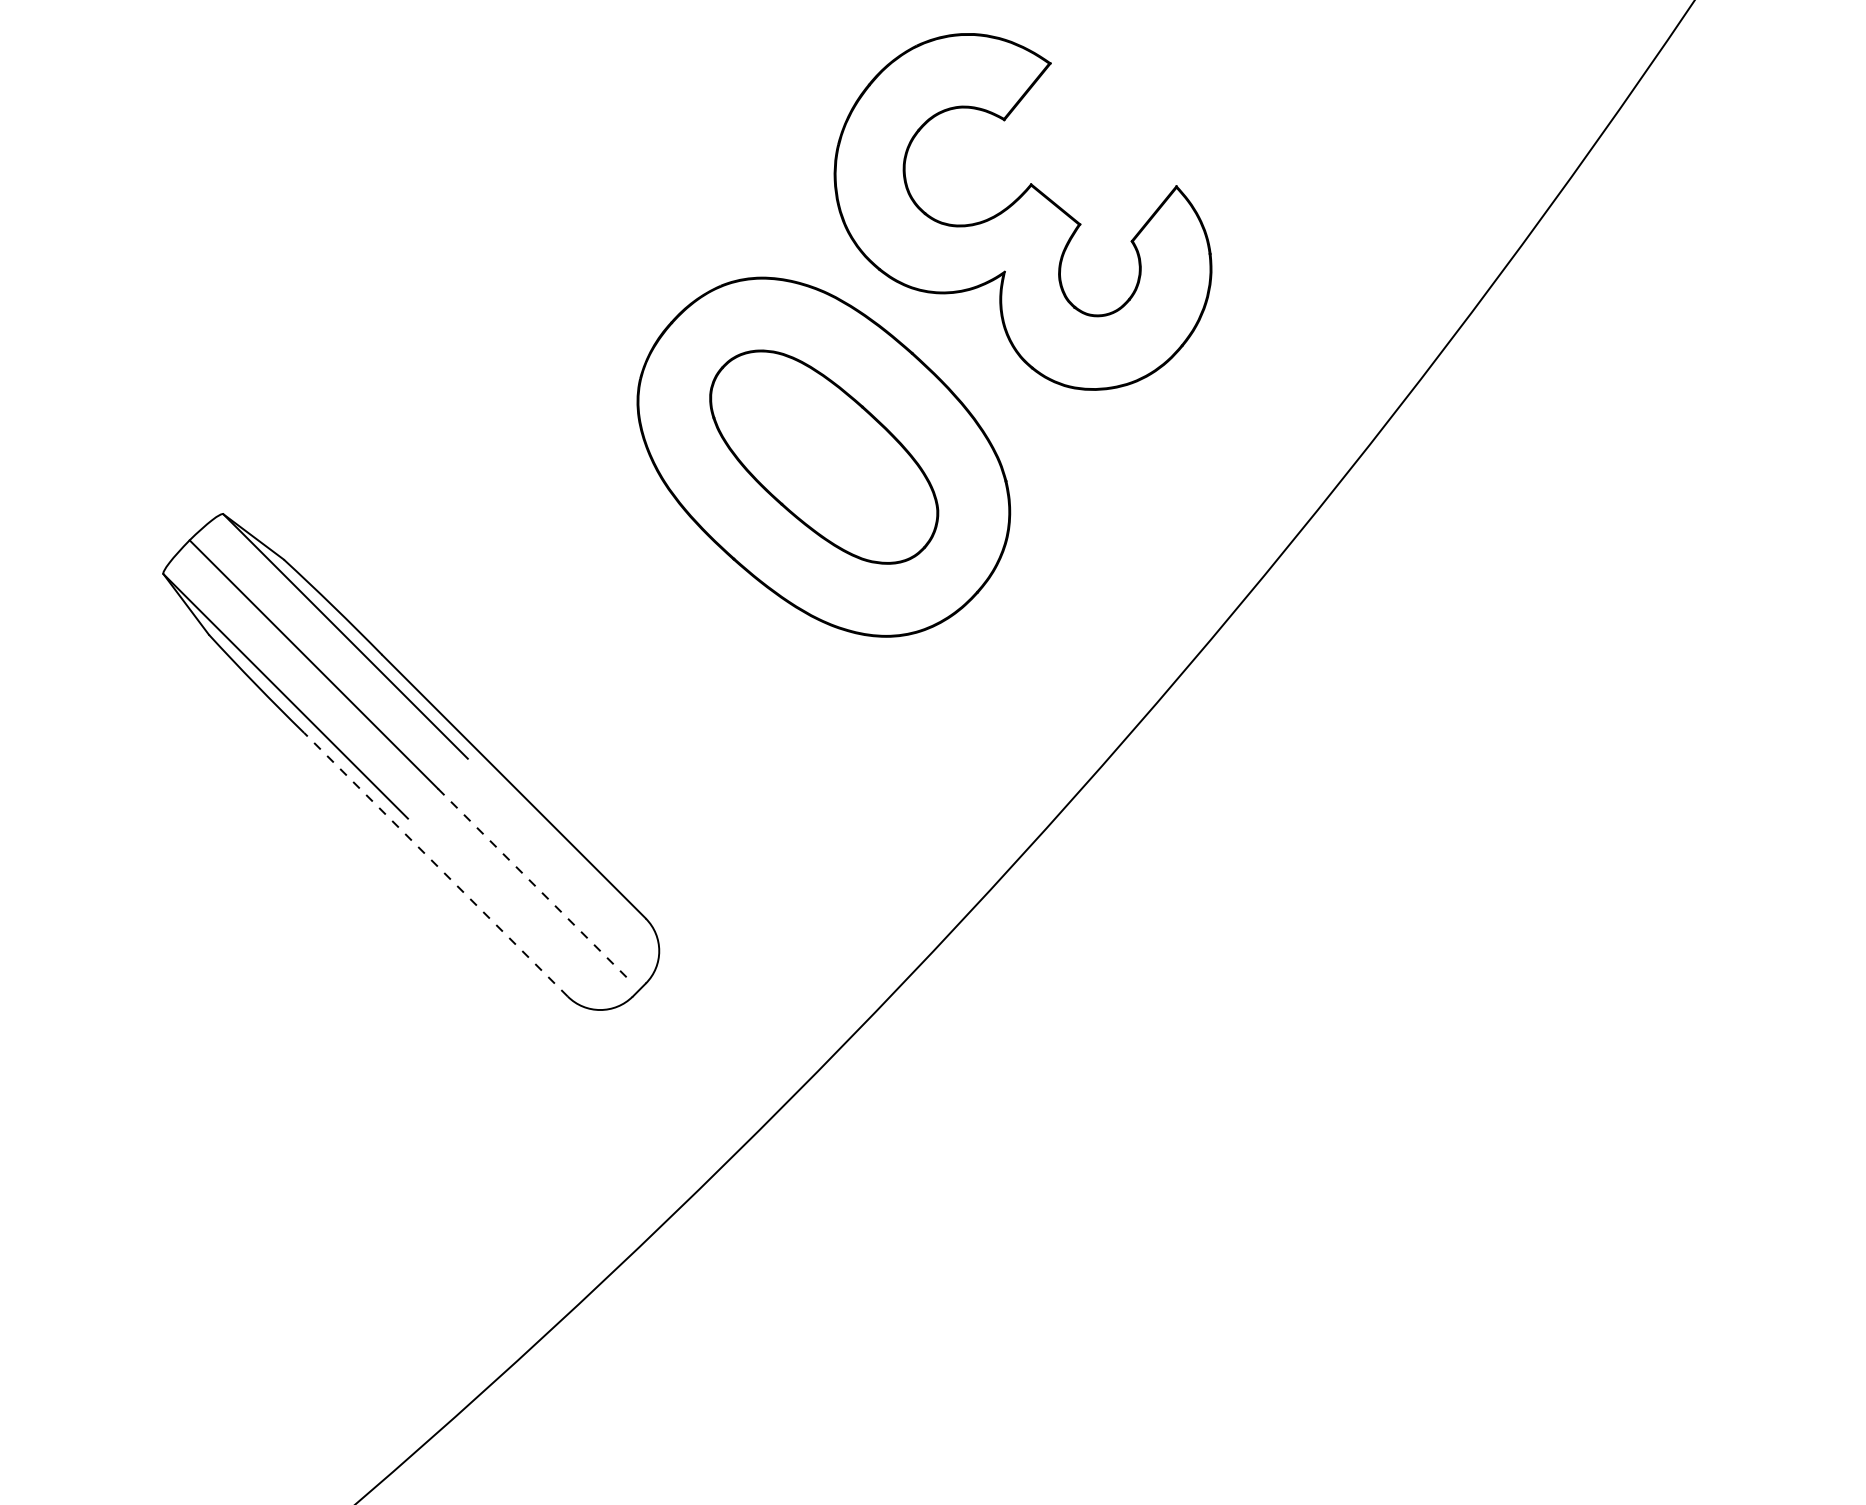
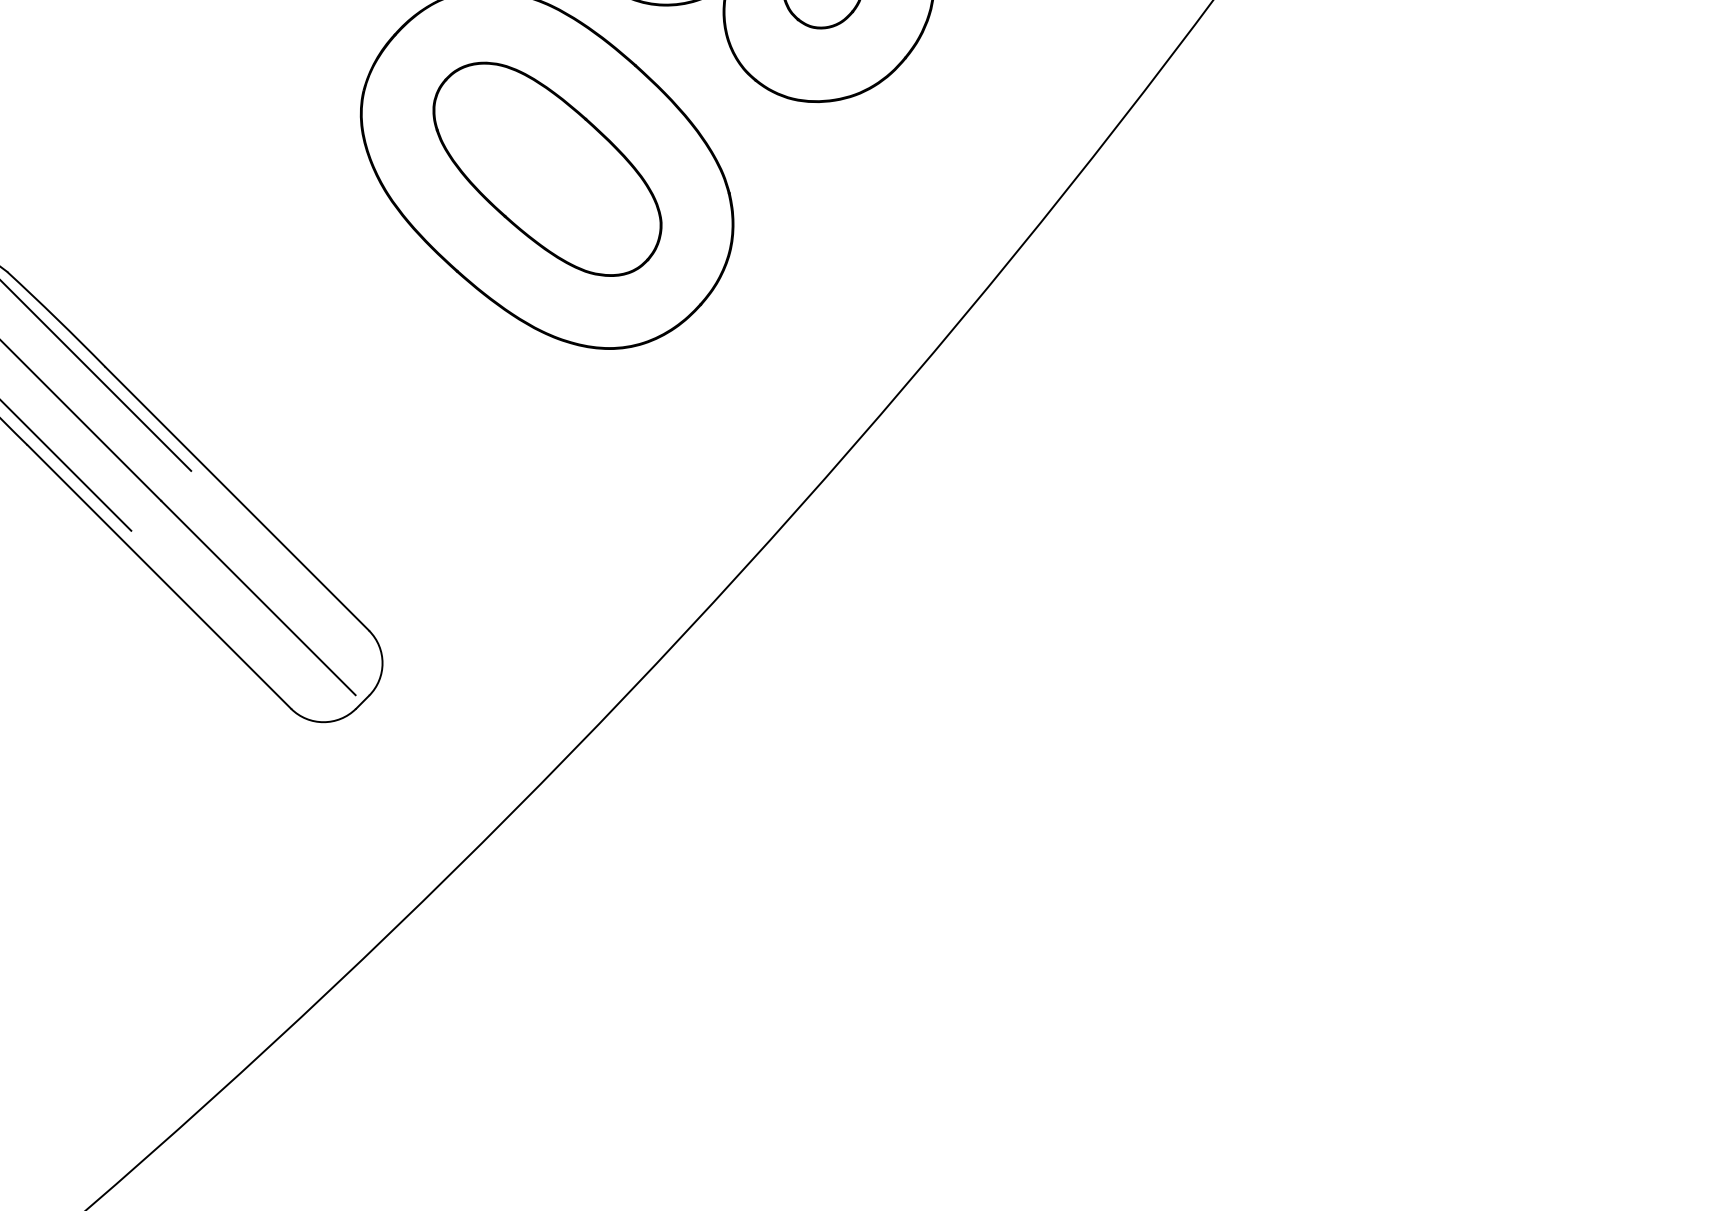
line: (435, 864) -> (158, 576), dashed -> solid
line: (535, 886) -> (258, 598), dashed -> solid

